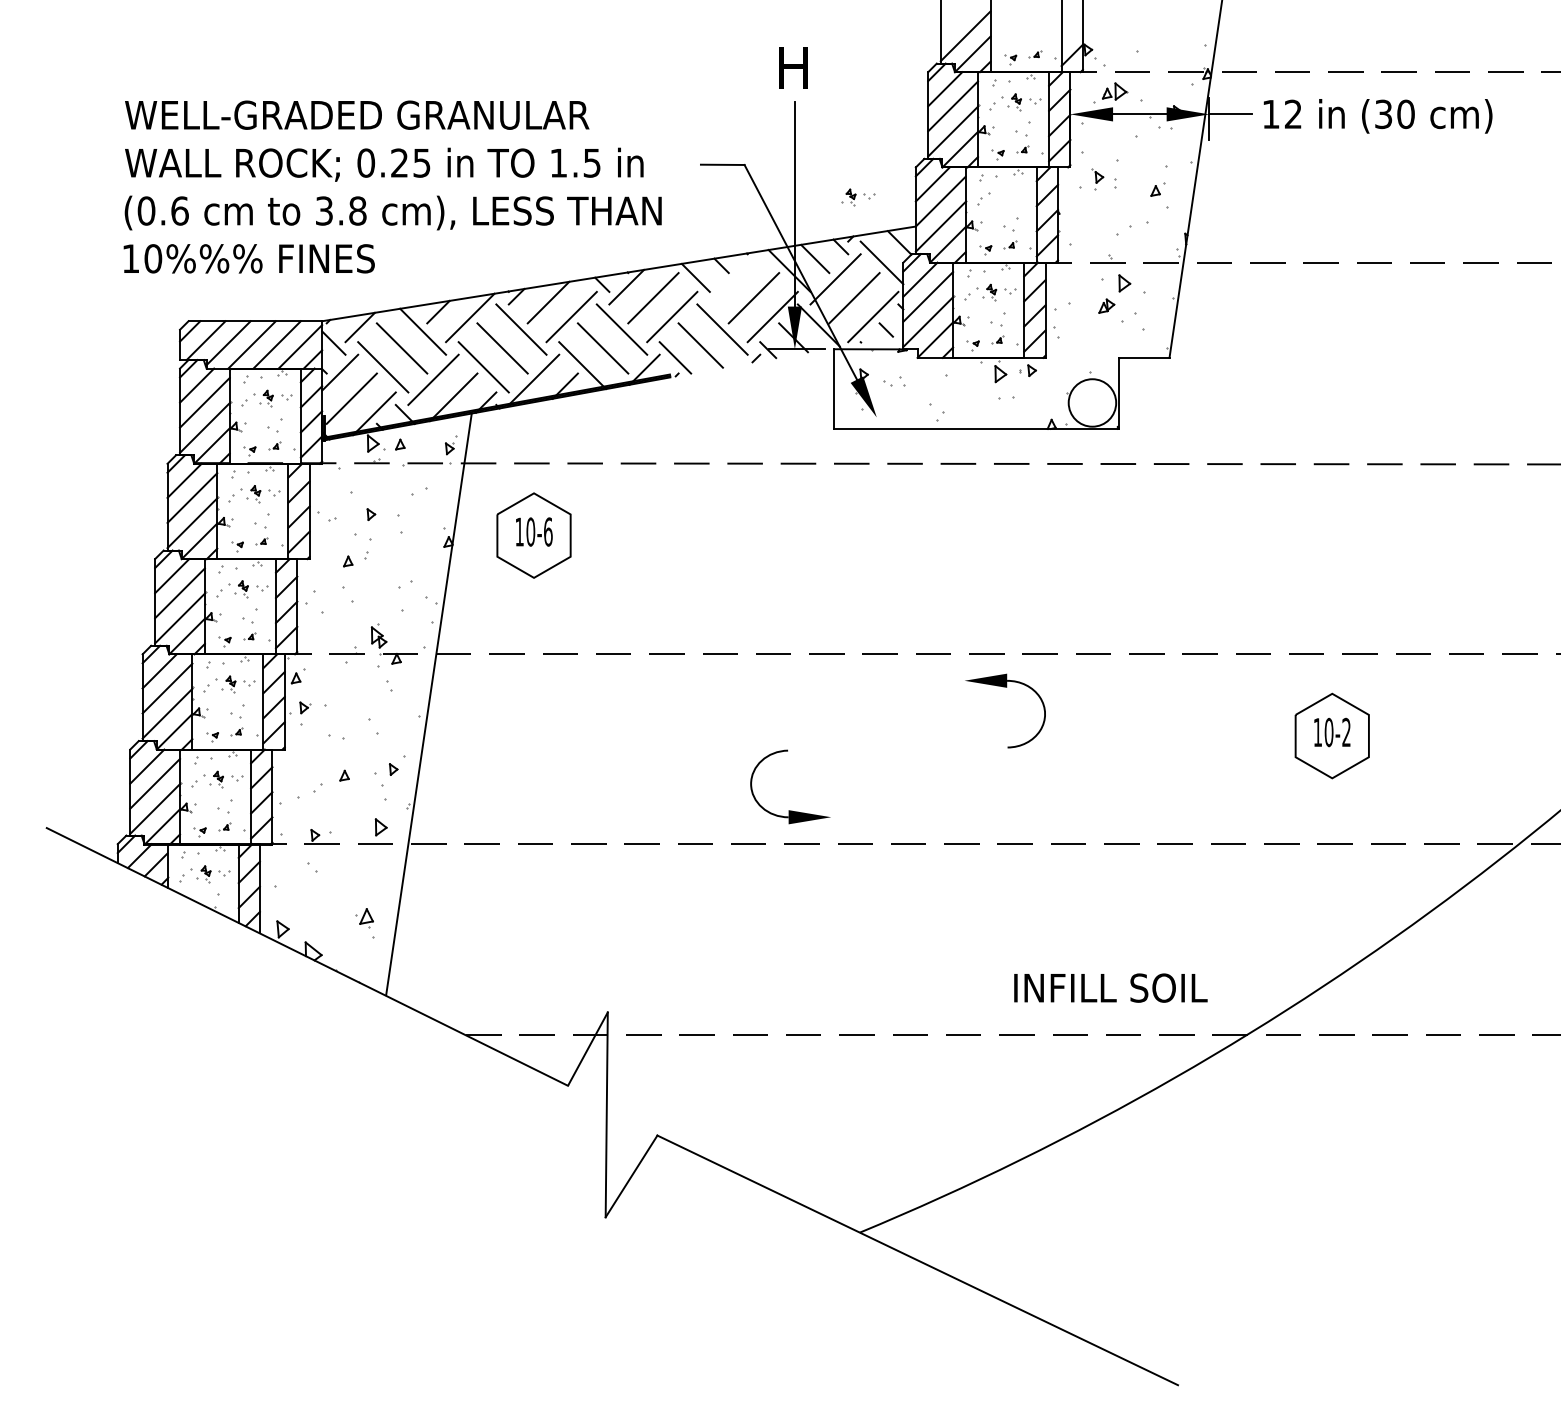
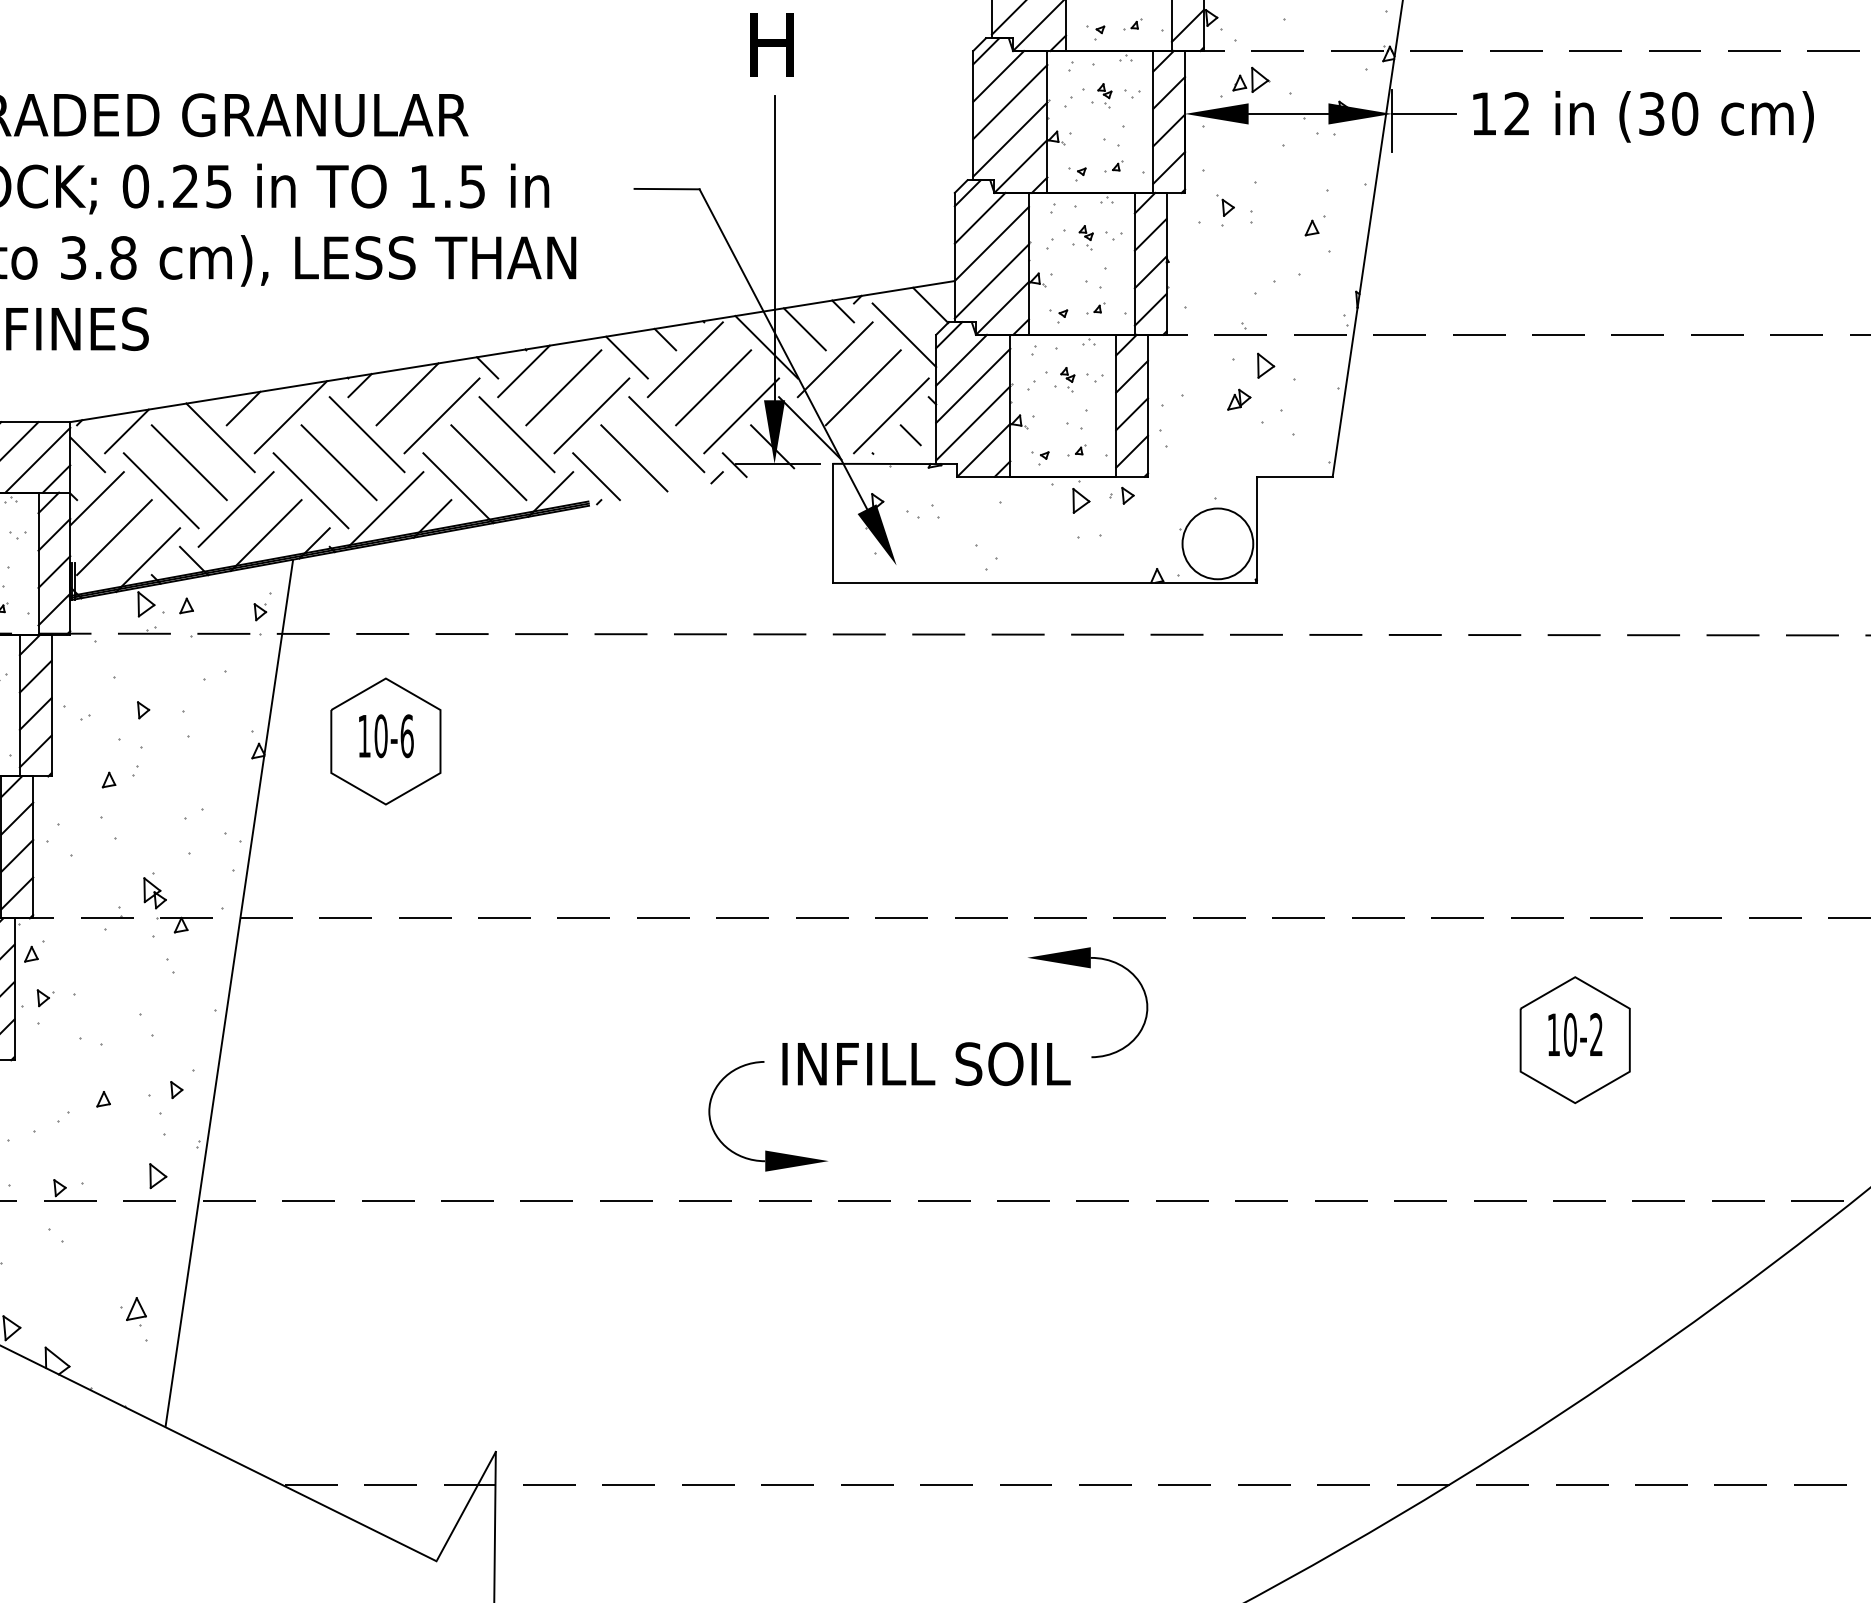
part: (858, 197) -> (1097, 237), moved
line: (734, 279) -> (684, 359), added
text: (1110, 987) -> (925, 1063), moved

